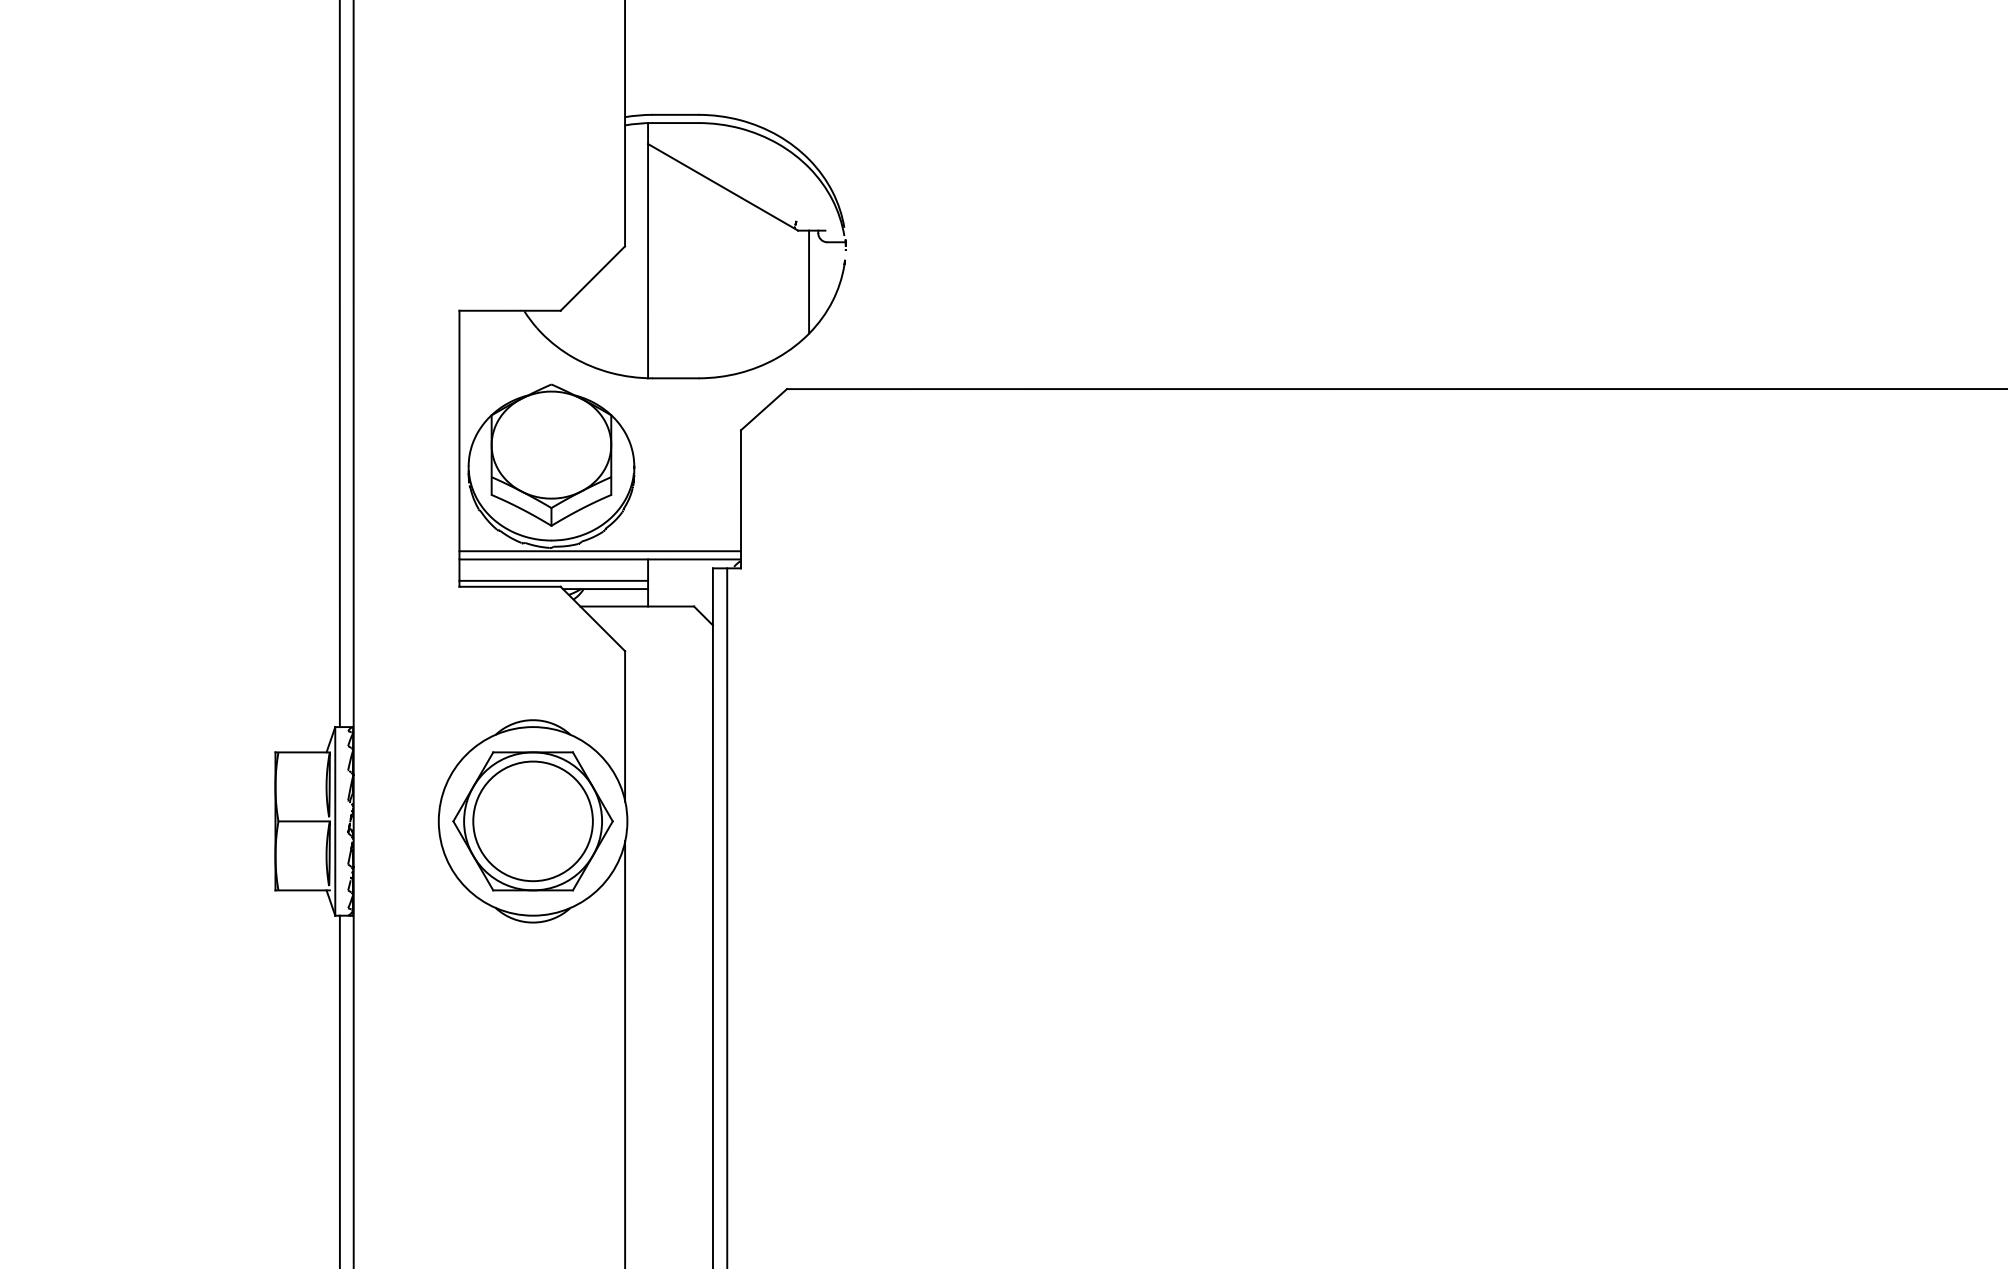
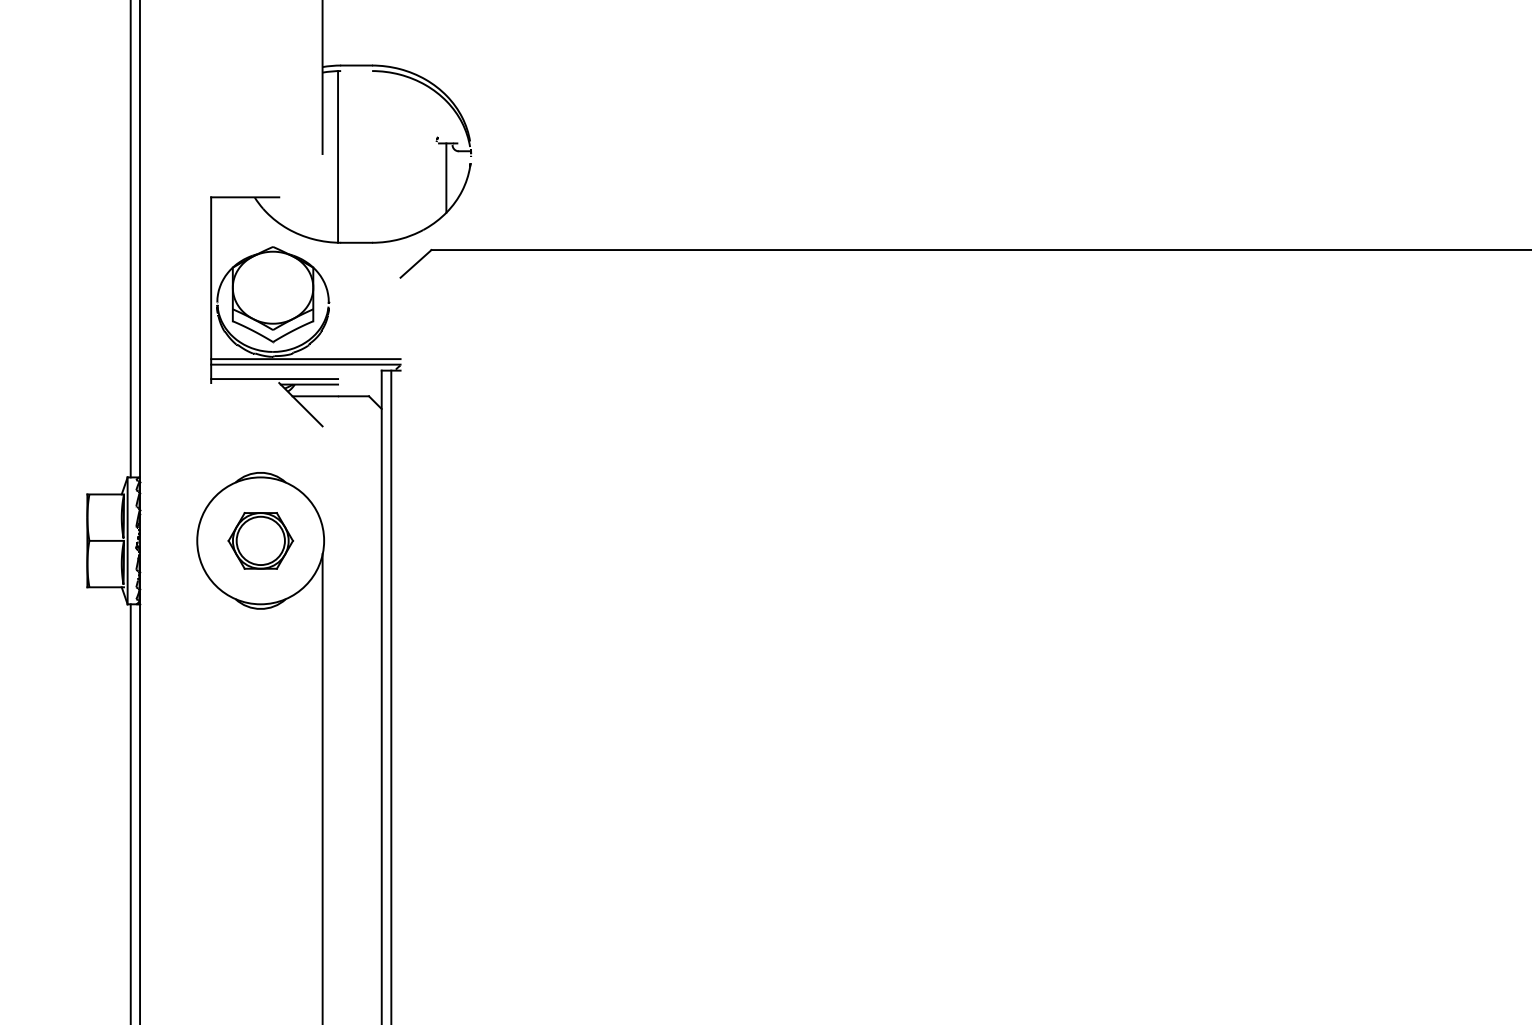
line: (675, 123) -> (356, 71), removed
line: (723, 187) -> (388, 114), removed
line: (592, 278) -> (300, 175), removed
line: (740, 498) -> (400, 323), removed
line: (510, 587) -> (245, 383), removed
line: (624, 725) -> (322, 476), removed
part: (532, 820) -> (260, 540), size x0.6

